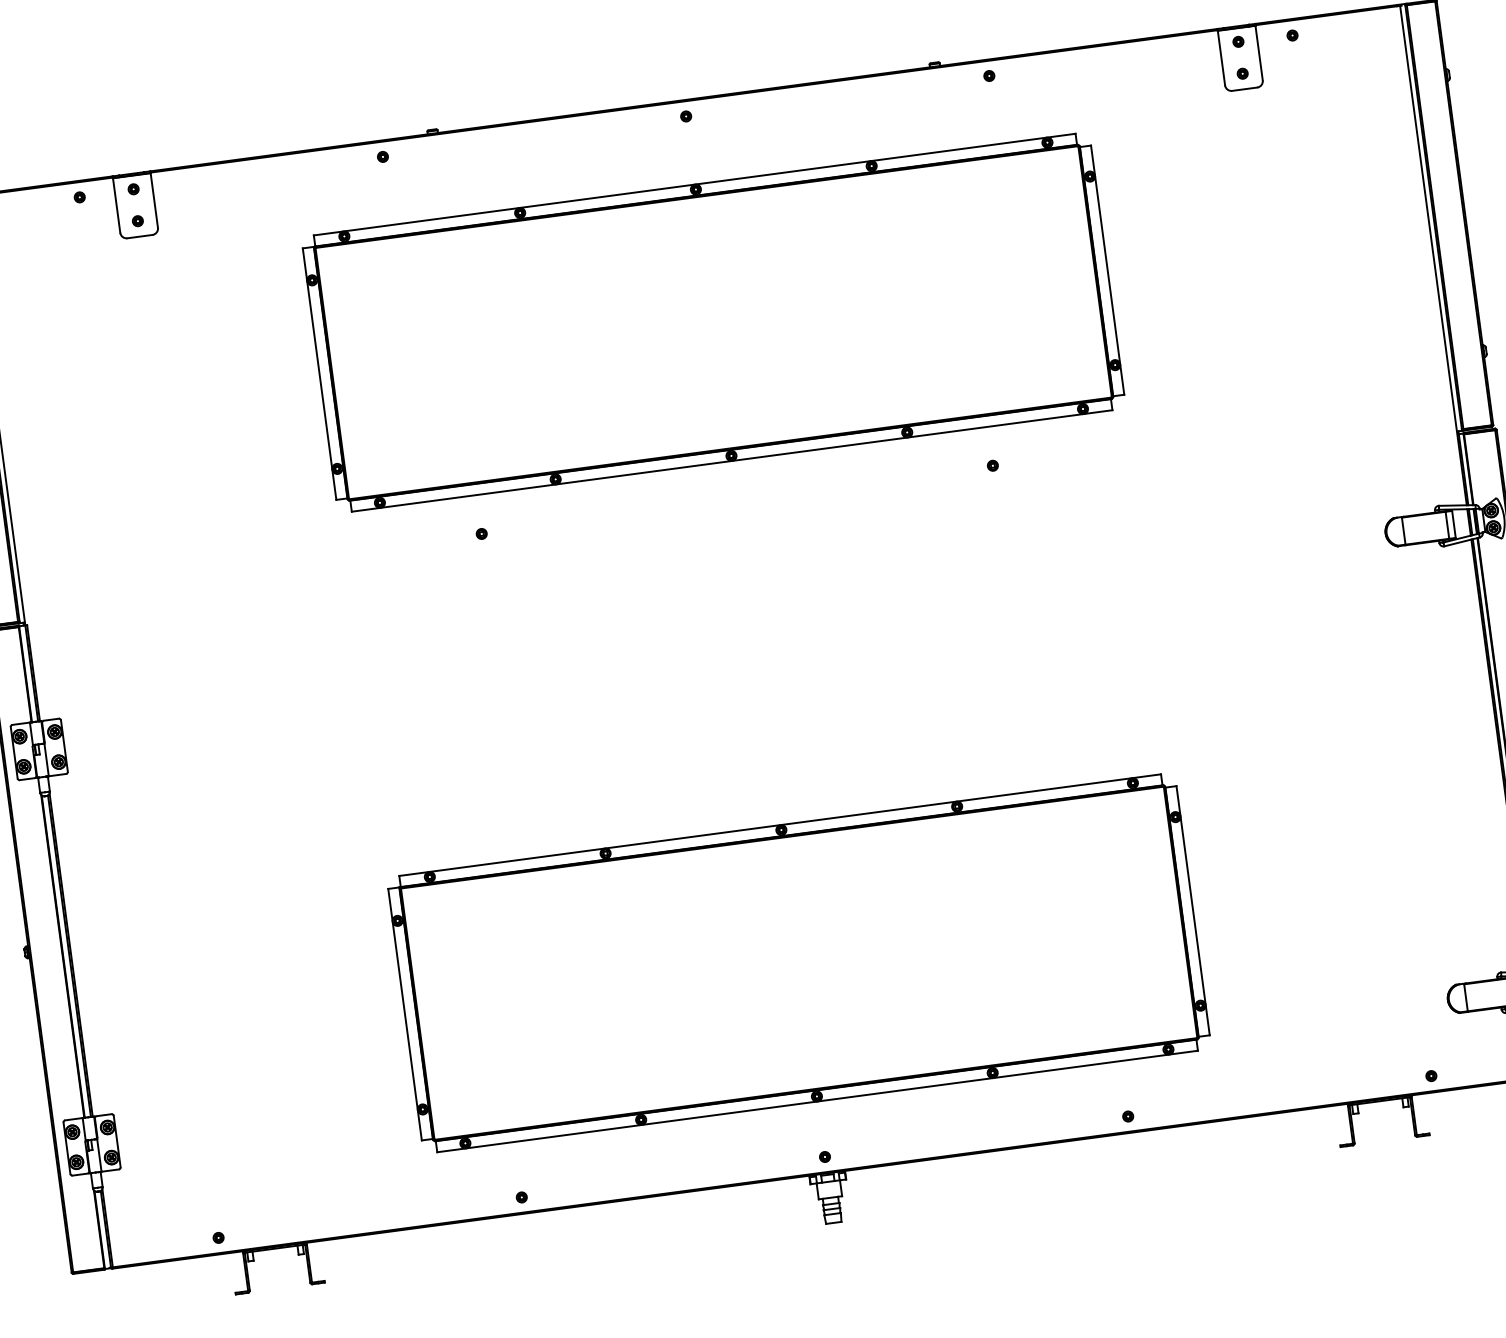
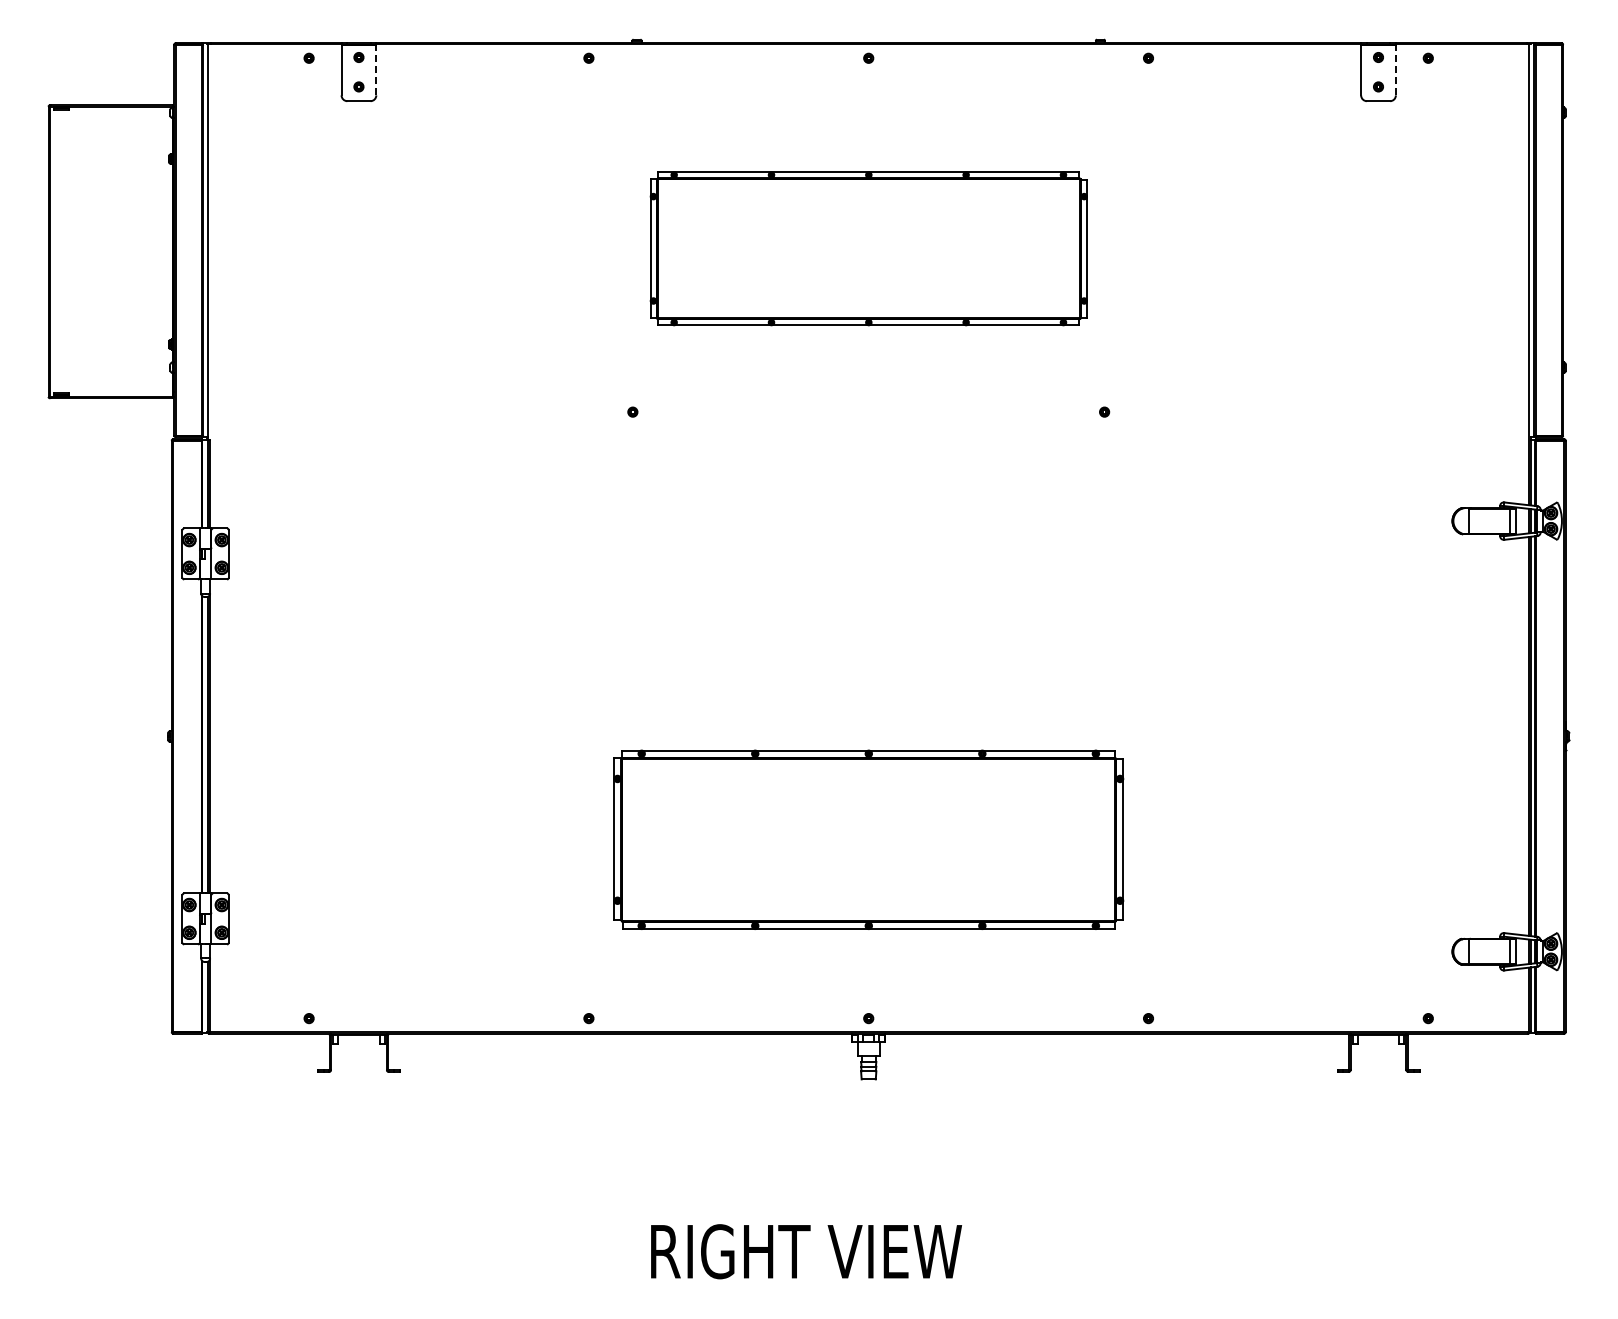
line: (1258, 52) -> (1395, 69), solid -> dashed
line: (154, 199) -> (376, 69), solid -> dashed
part: (713, 322) -> (868, 248), size x0.6
part: (798, 962) -> (868, 839), size x0.7

